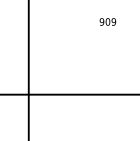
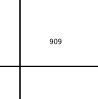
text: (107, 22) -> (55, 41), moved

